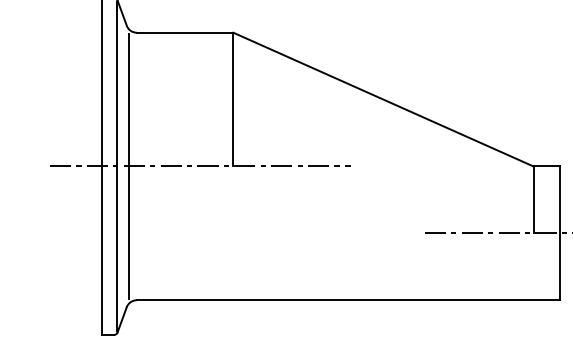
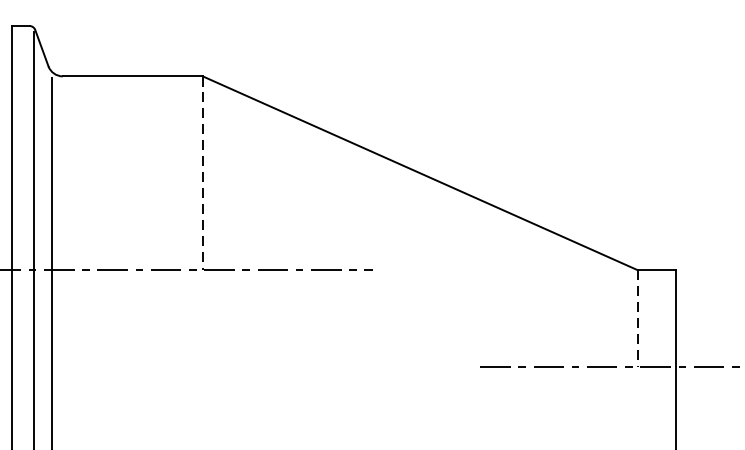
line: (233, 99) -> (203, 173), solid -> dashed
line: (533, 200) -> (637, 319), solid -> dashed

